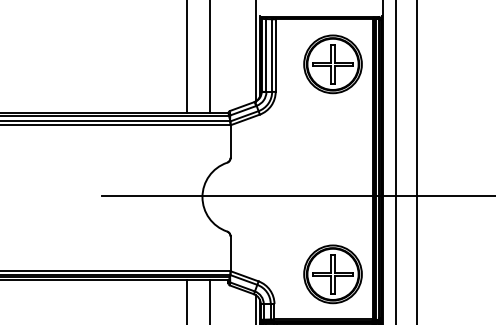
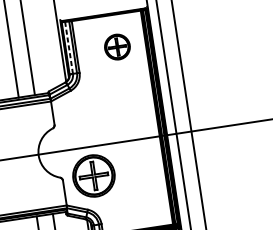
line: (266, 54) -> (68, 47), solid -> dashed
part: (332, 64) -> (117, 47), size x0.6
part: (332, 274) -> (93, 176), moved

